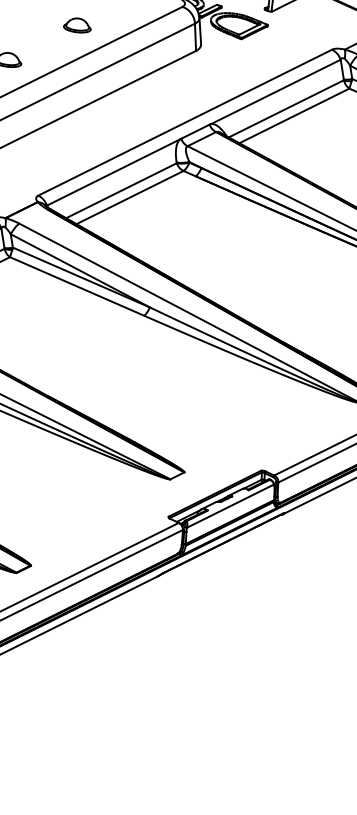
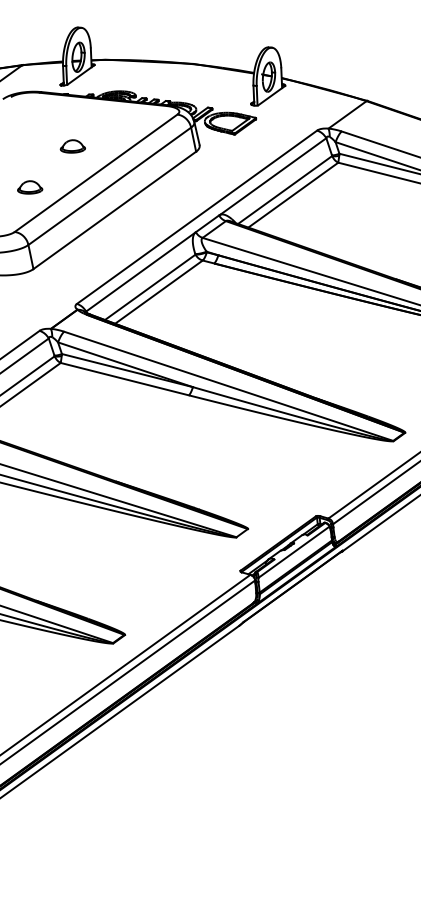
part: (77, 25) -> (72, 146), moved

